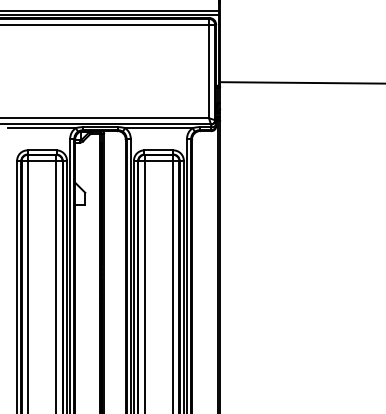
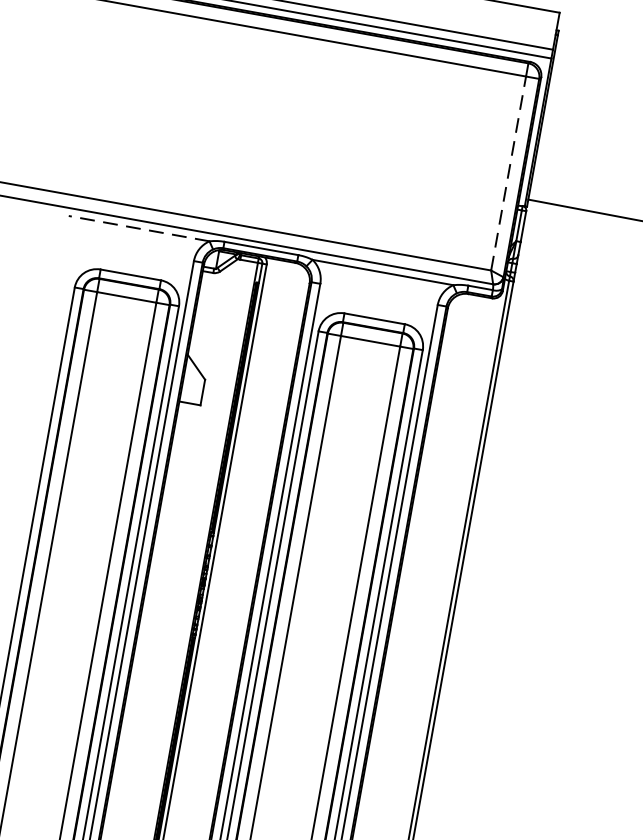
line: (208, 71) -> (507, 172), solid -> dashed
line: (42, 128) -> (139, 229), solid -> dashed

